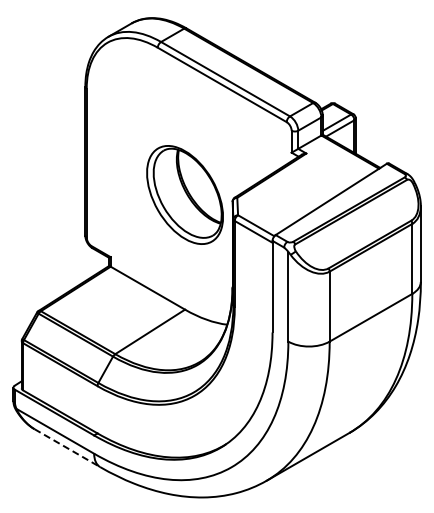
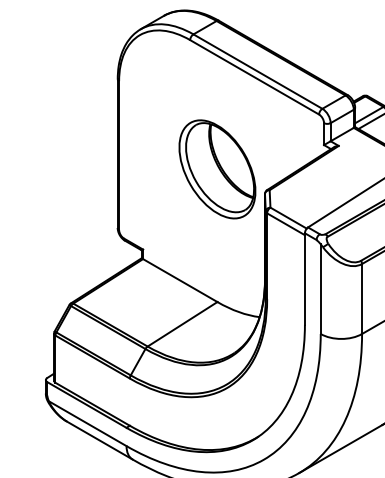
part: (184, 194) -> (216, 168), moved
line: (67, 448) -> (99, 440), dashed -> solid

